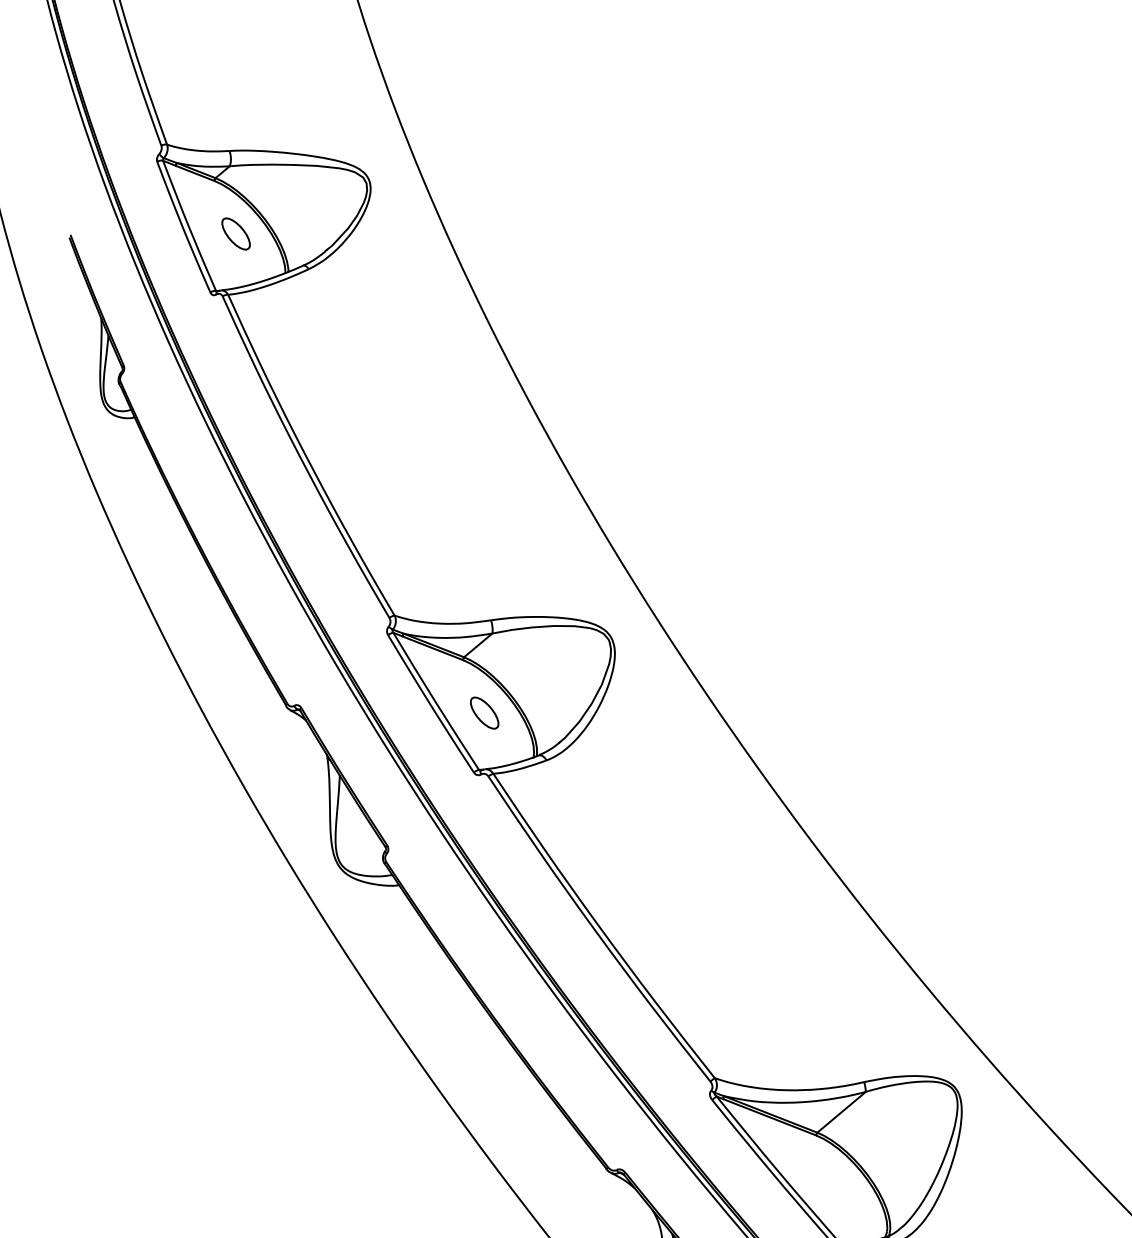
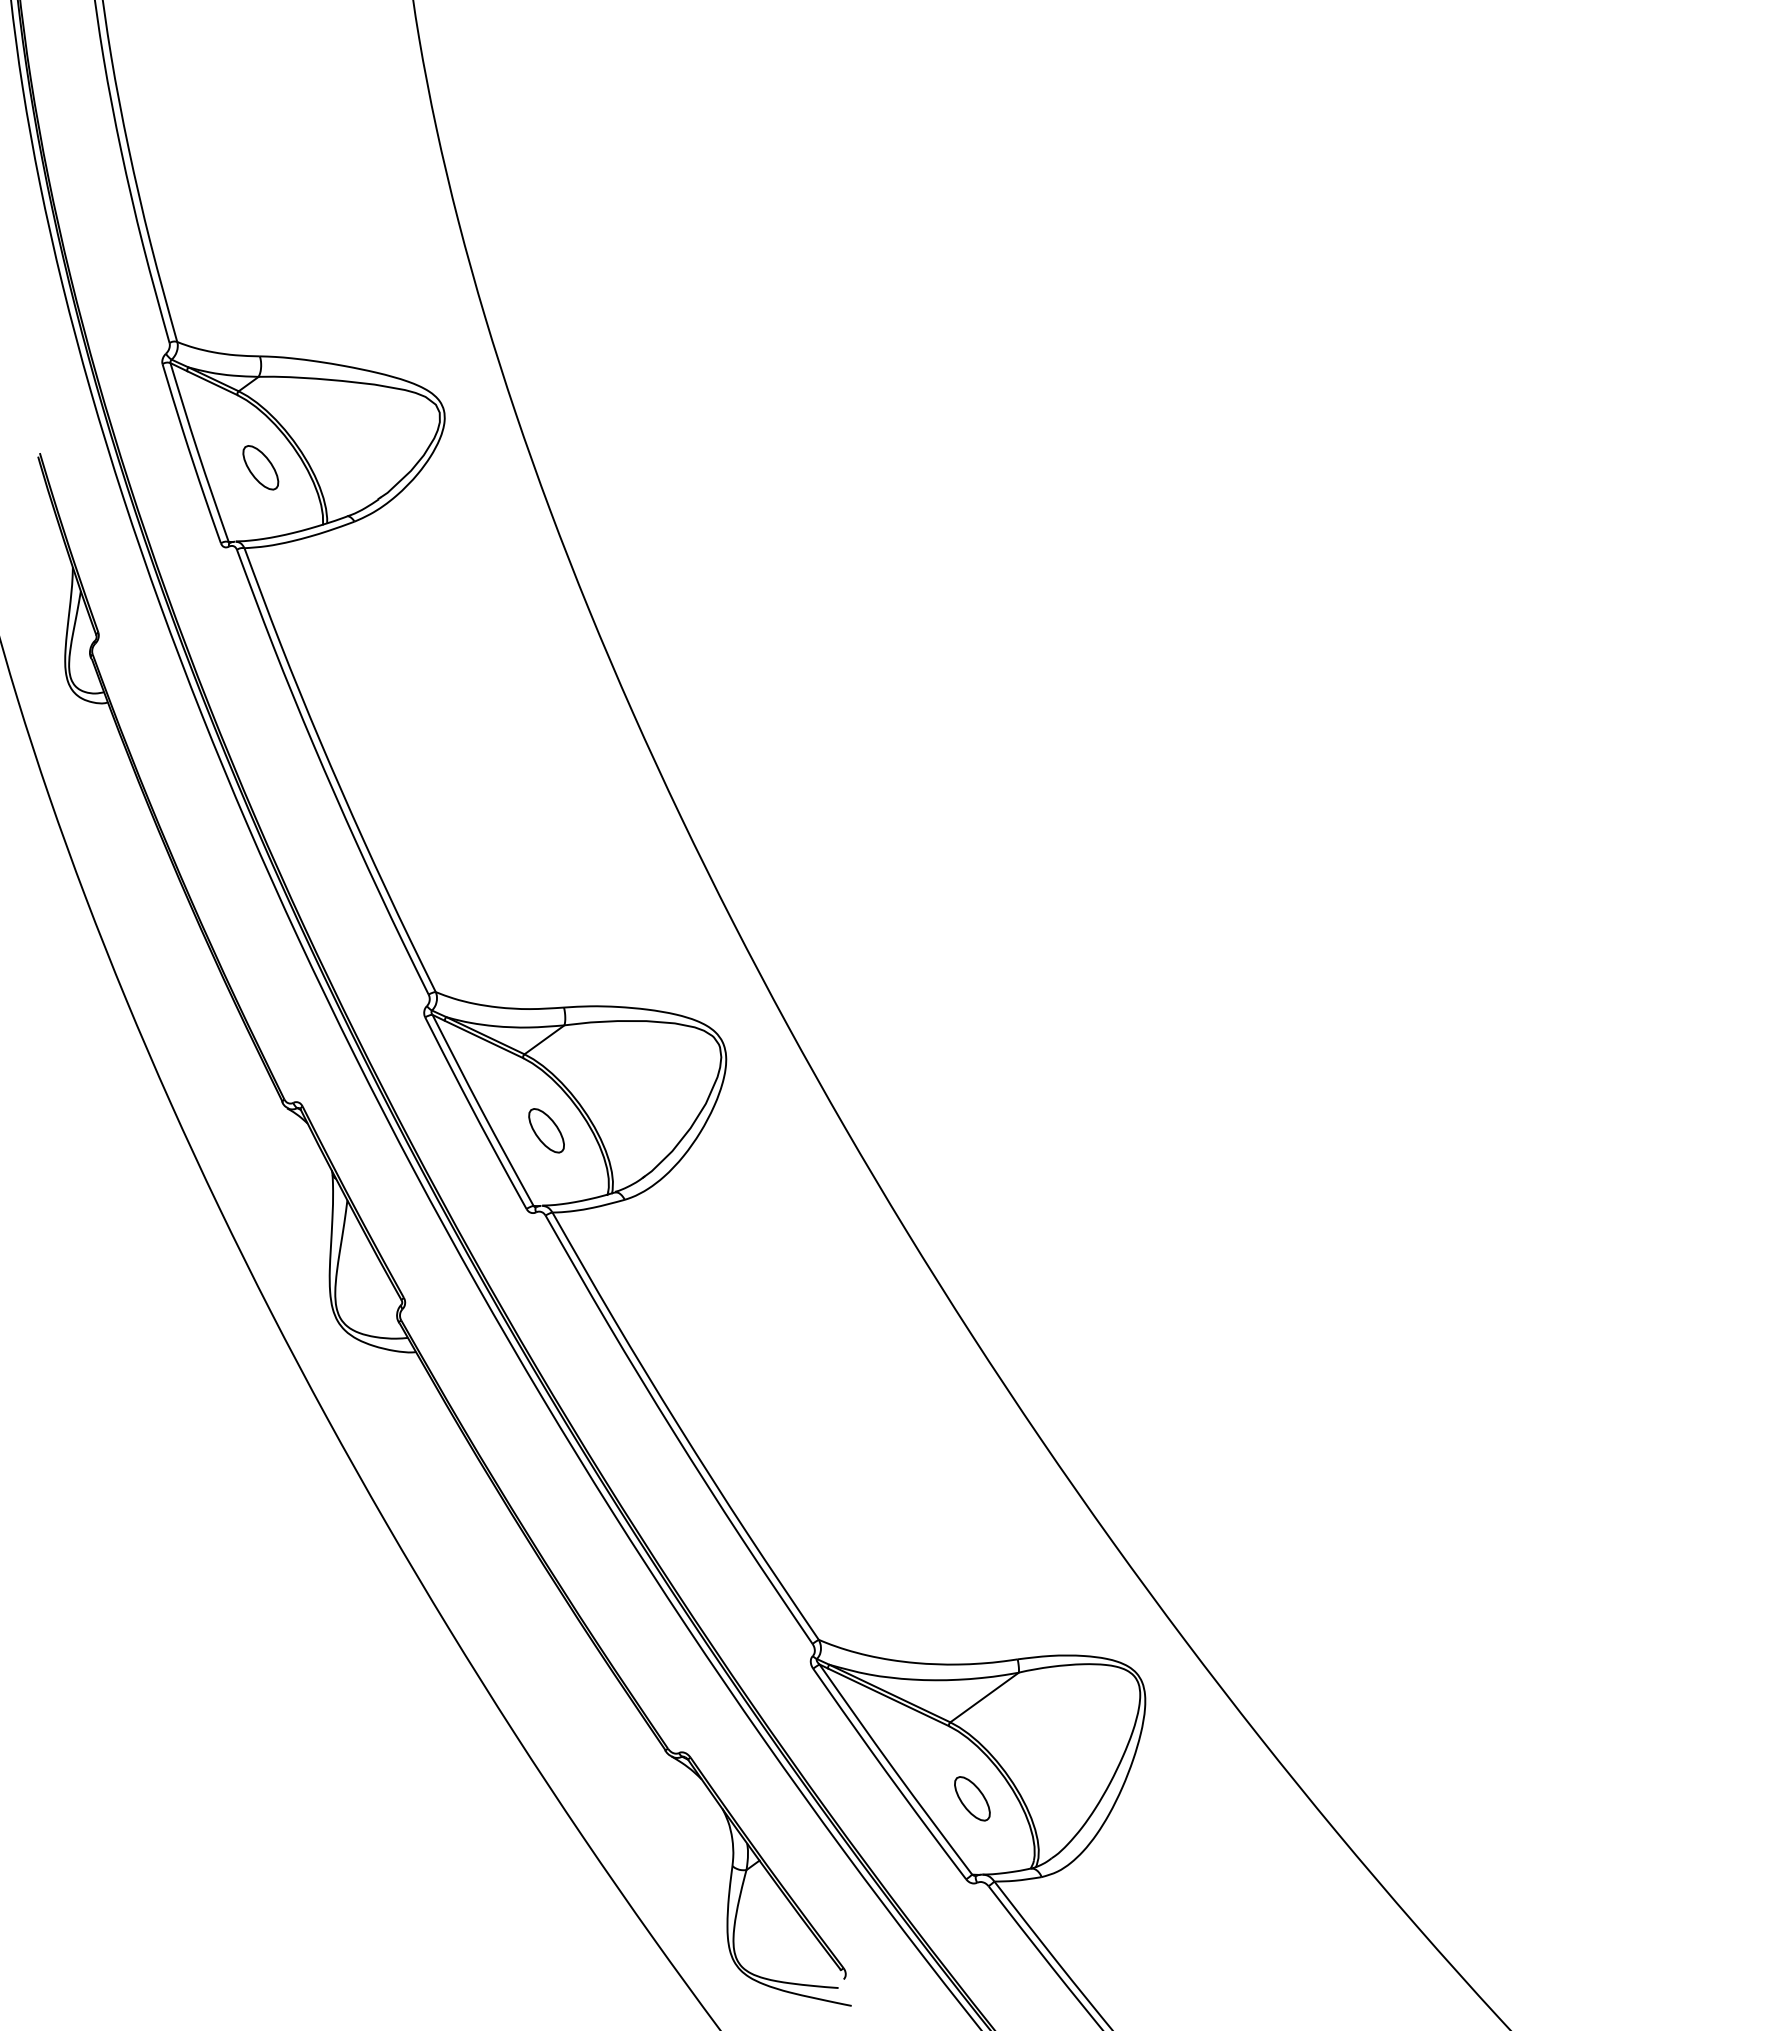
part: (837, 1188) -> (972, 1798), added

